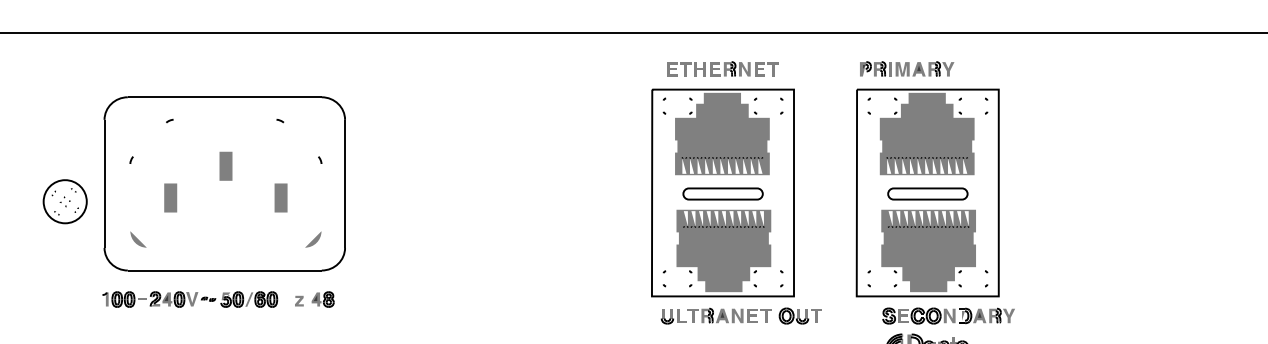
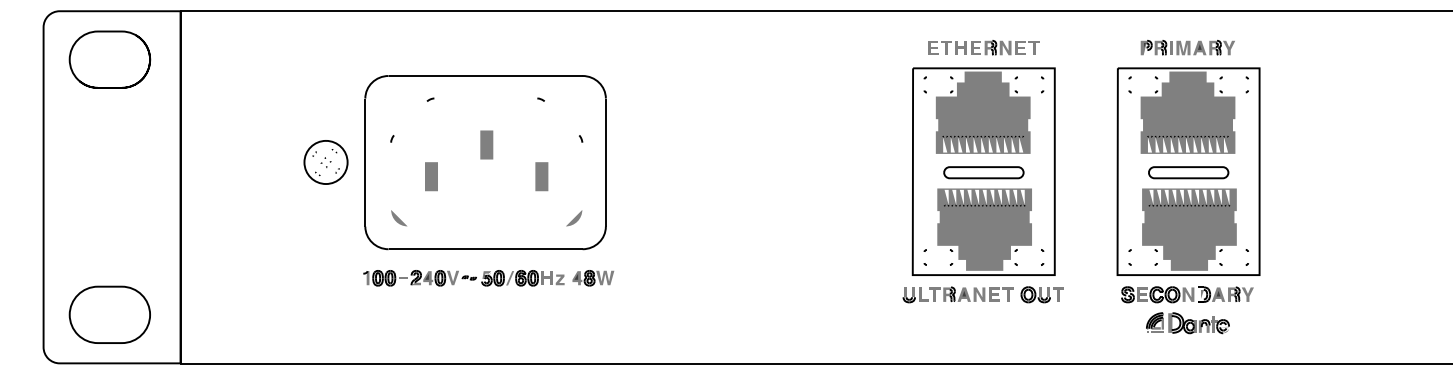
part: (906, 68) -> (1187, 47), moved
part: (64, 201) -> (325, 162), moved
fill: (285, 298) -> (546, 277), added
fill: (344, 298) -> (605, 277), added
part: (740, 315) -> (982, 294), moved
part: (948, 315) -> (1187, 294), moved

